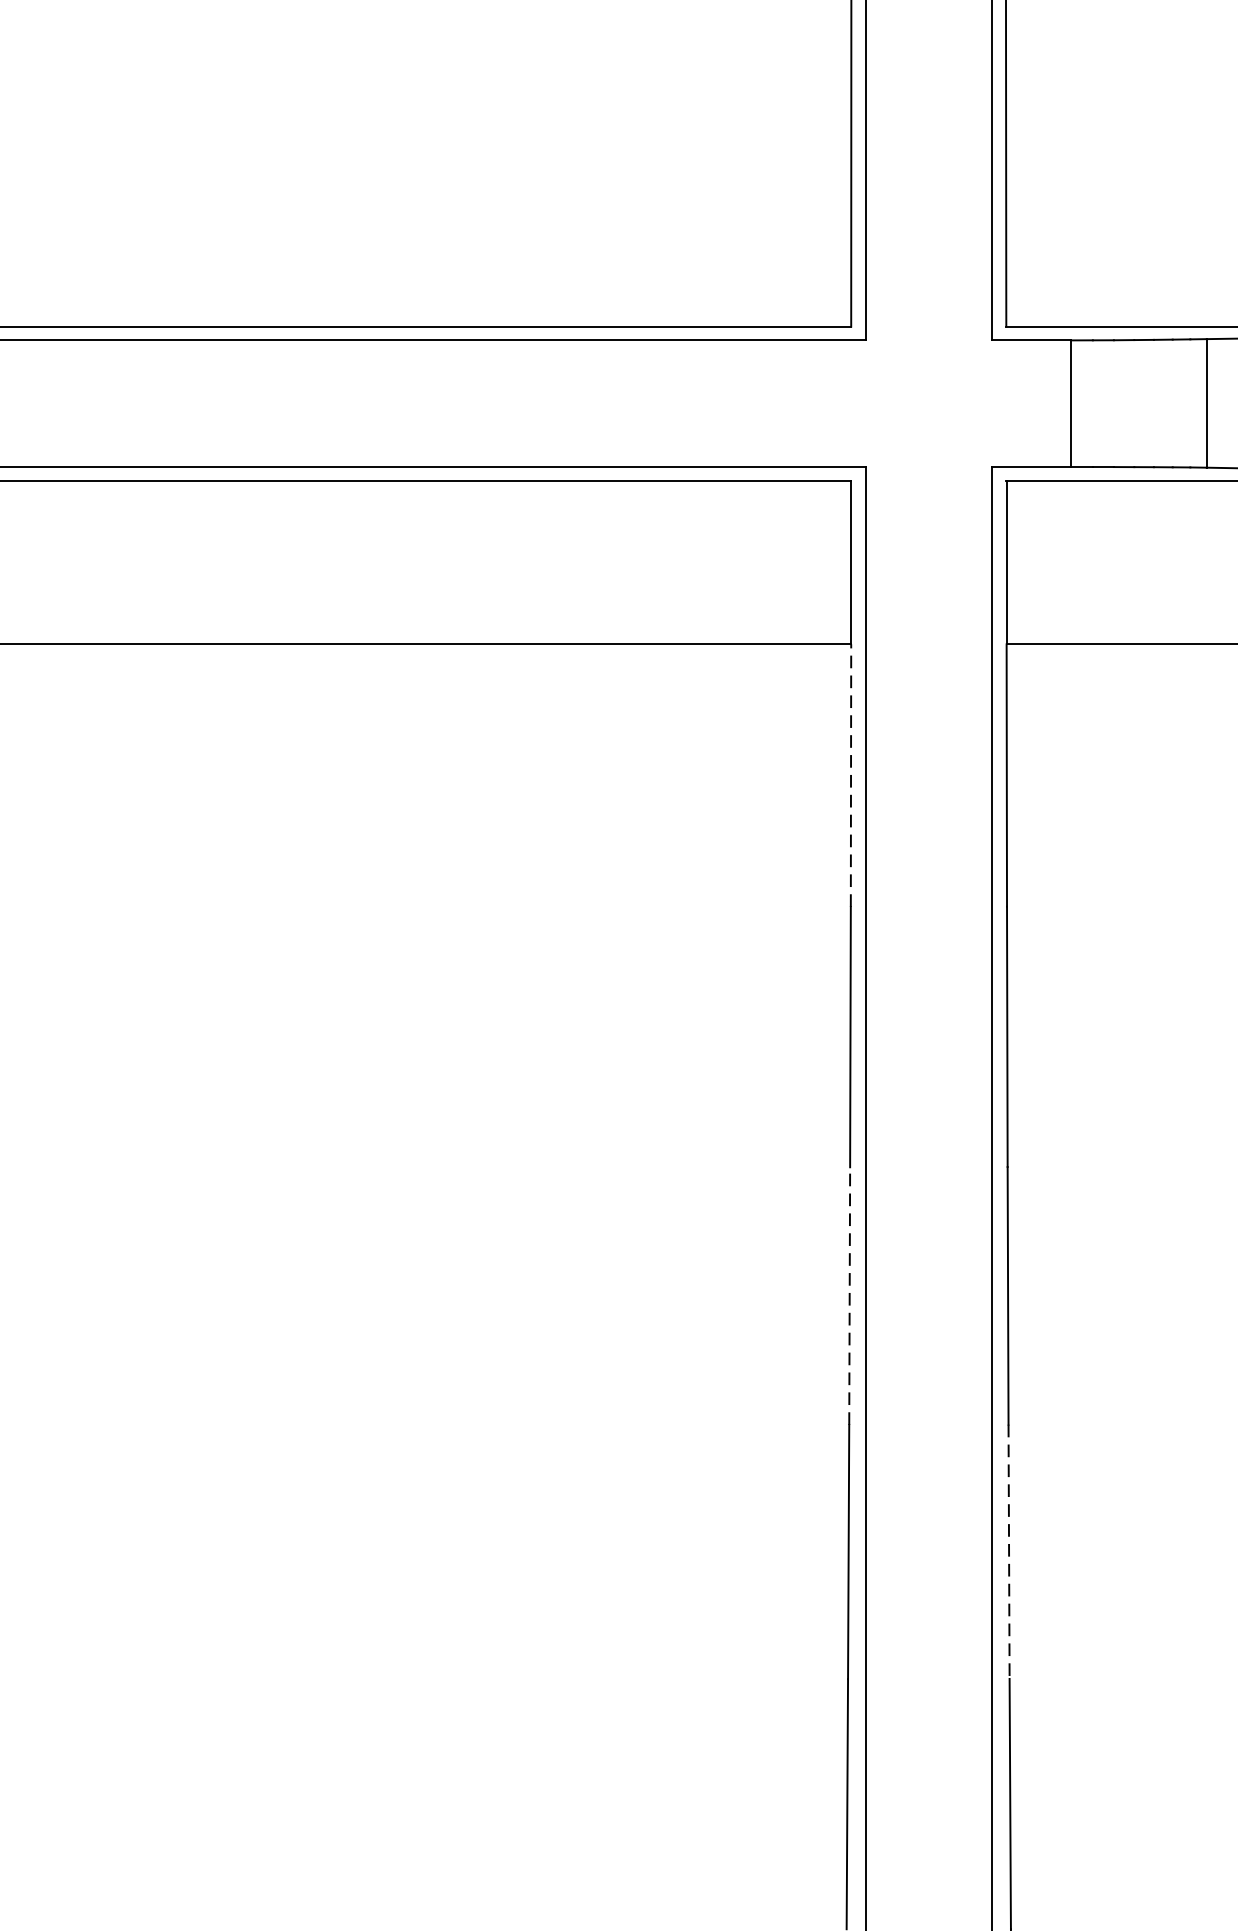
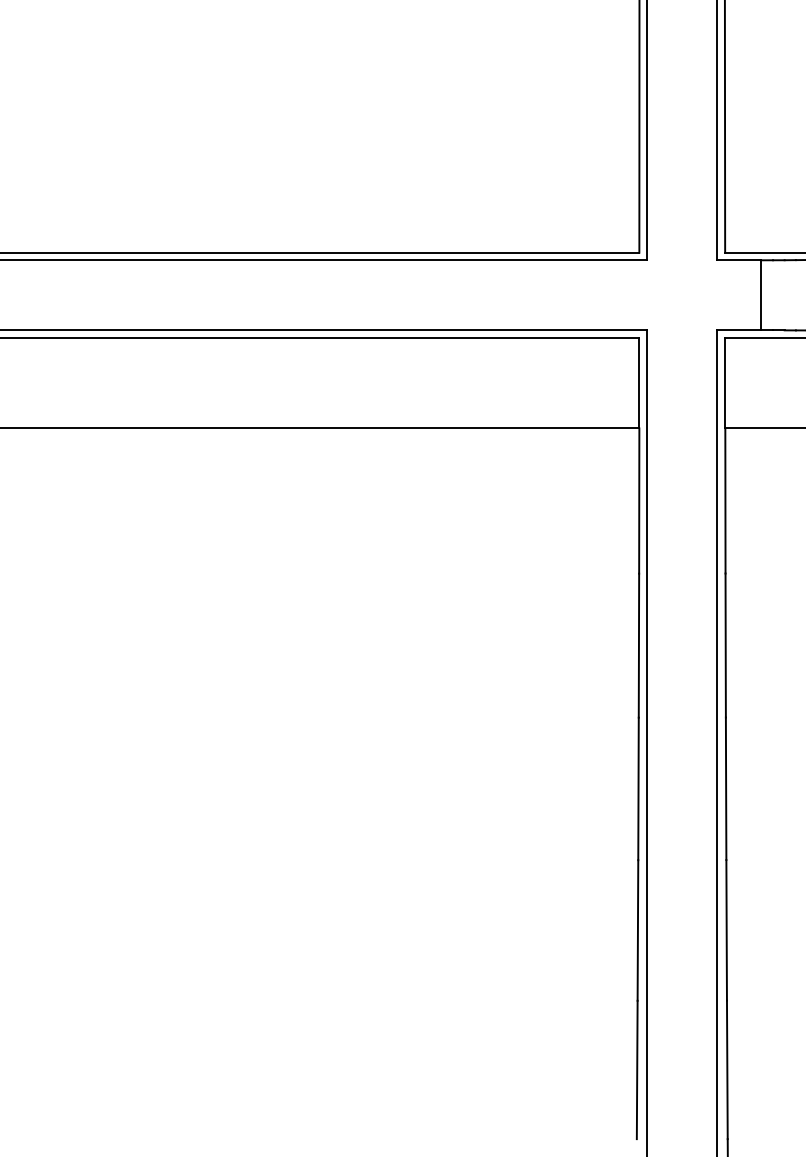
line: (851, 776) -> (639, 501), dashed -> solid
line: (849, 1295) -> (638, 788), dashed -> solid
line: (1008, 1552) -> (726, 930), dashed -> solid

